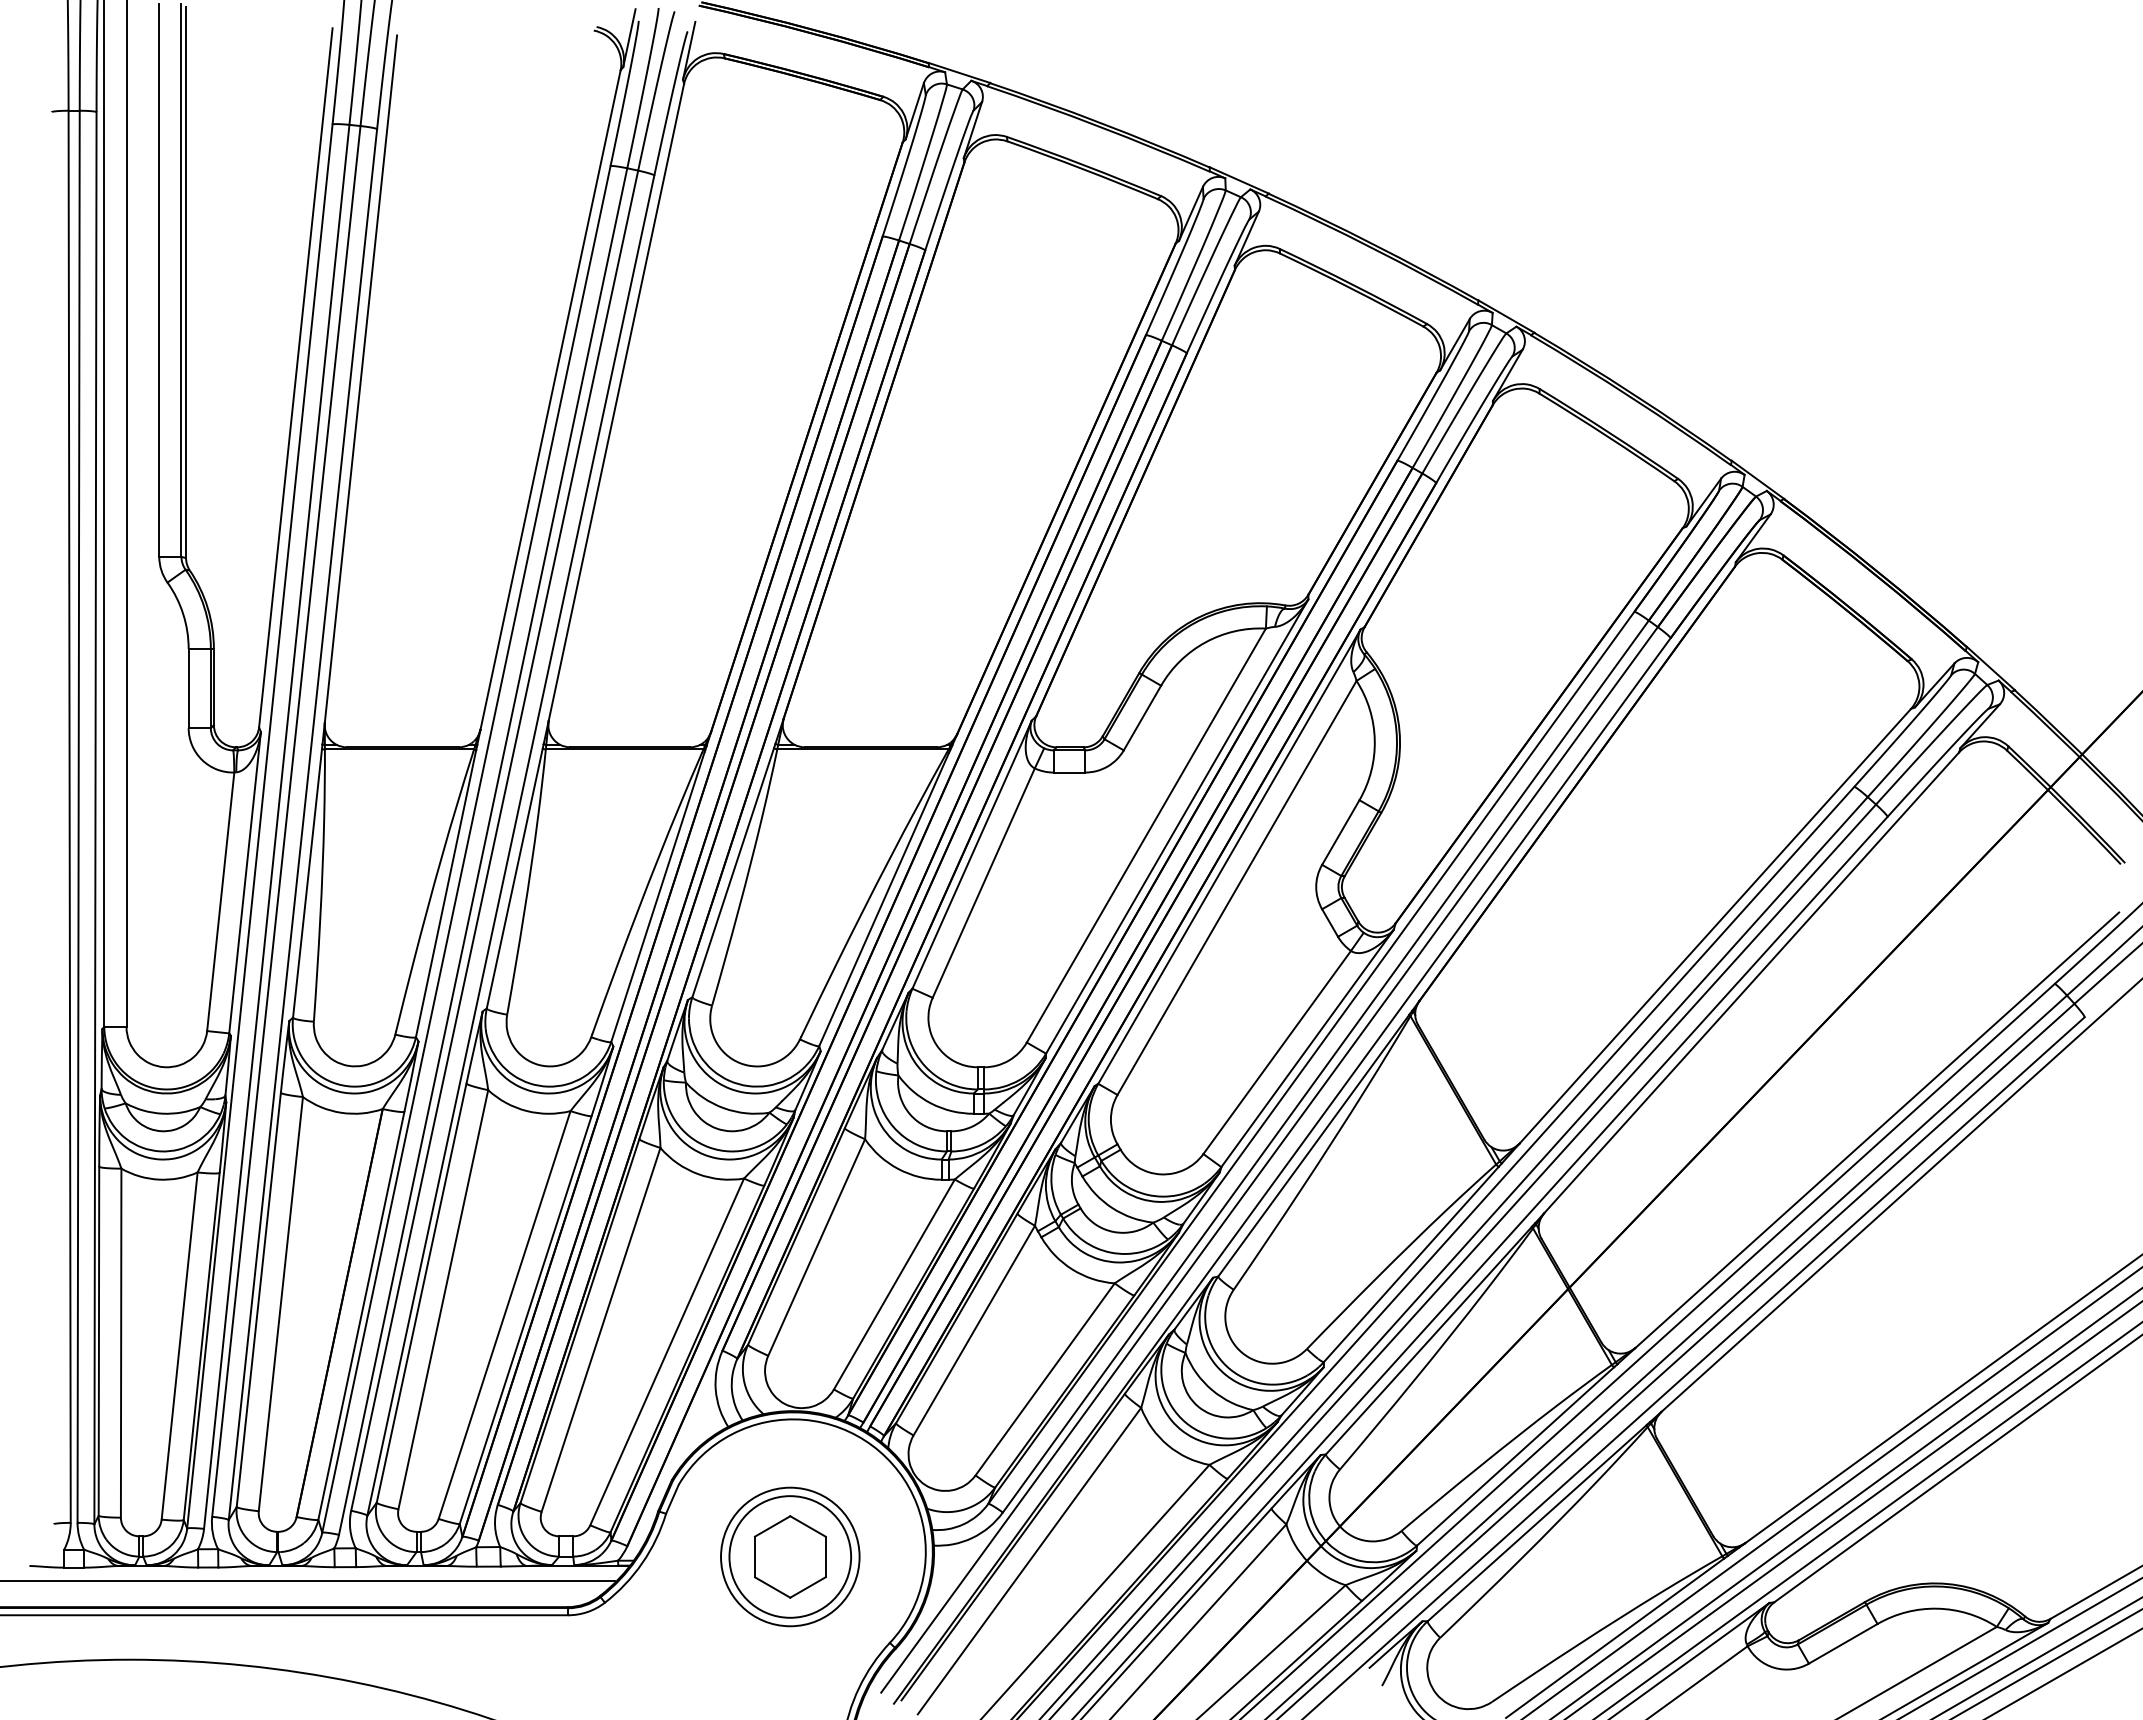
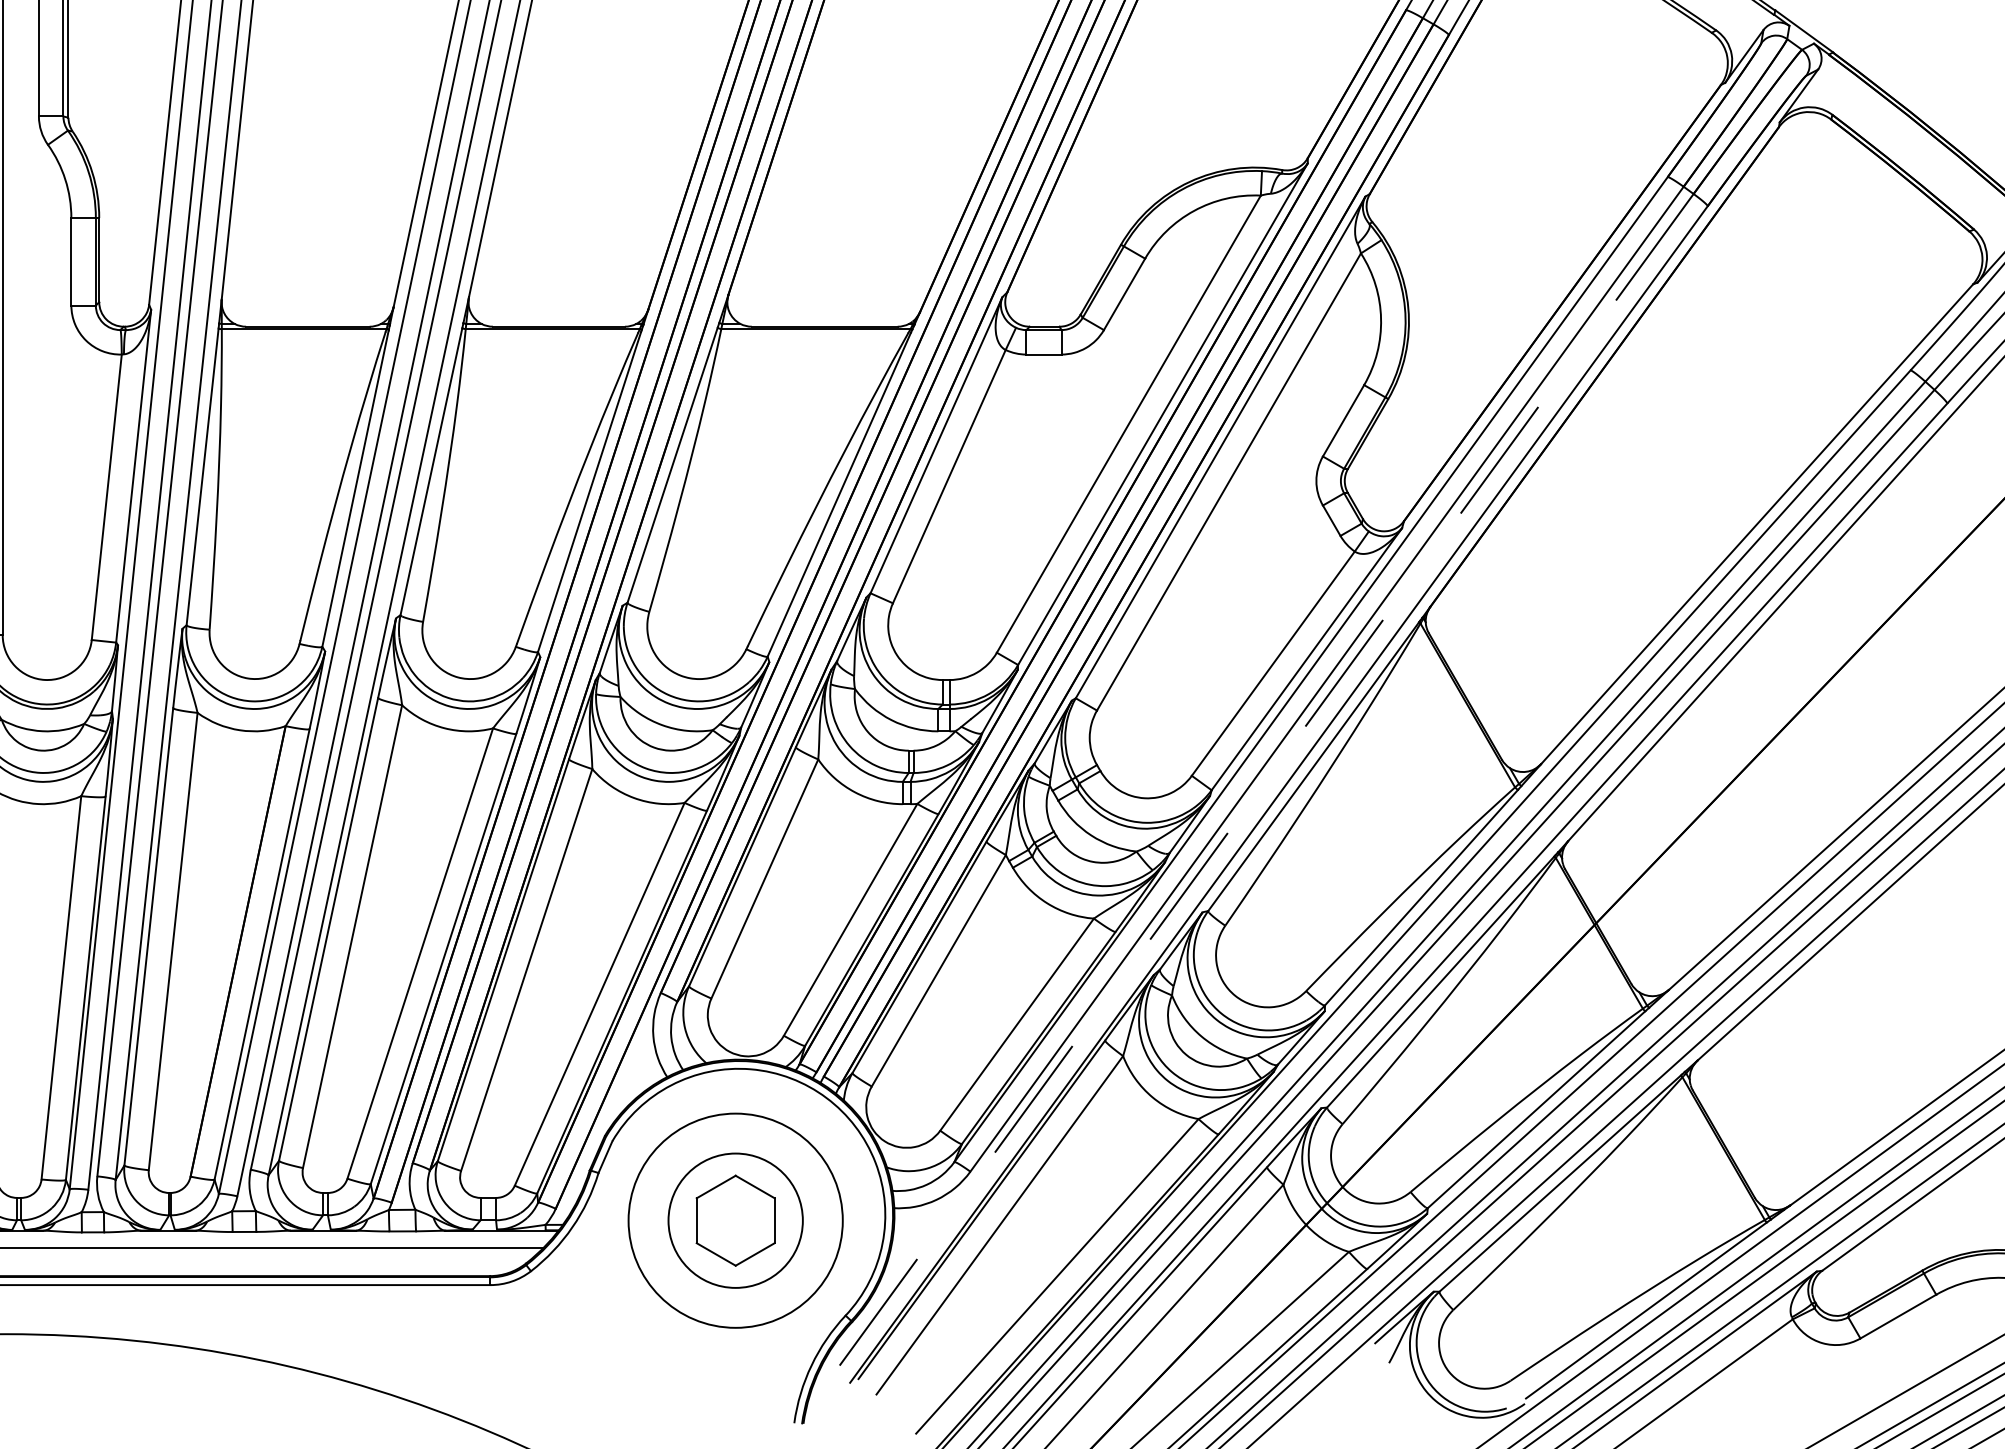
line: (1269, 1160) -> (1264, 782), solid -> dashed
circle: (790, 1556) -> (735, 1220), size x1.4

